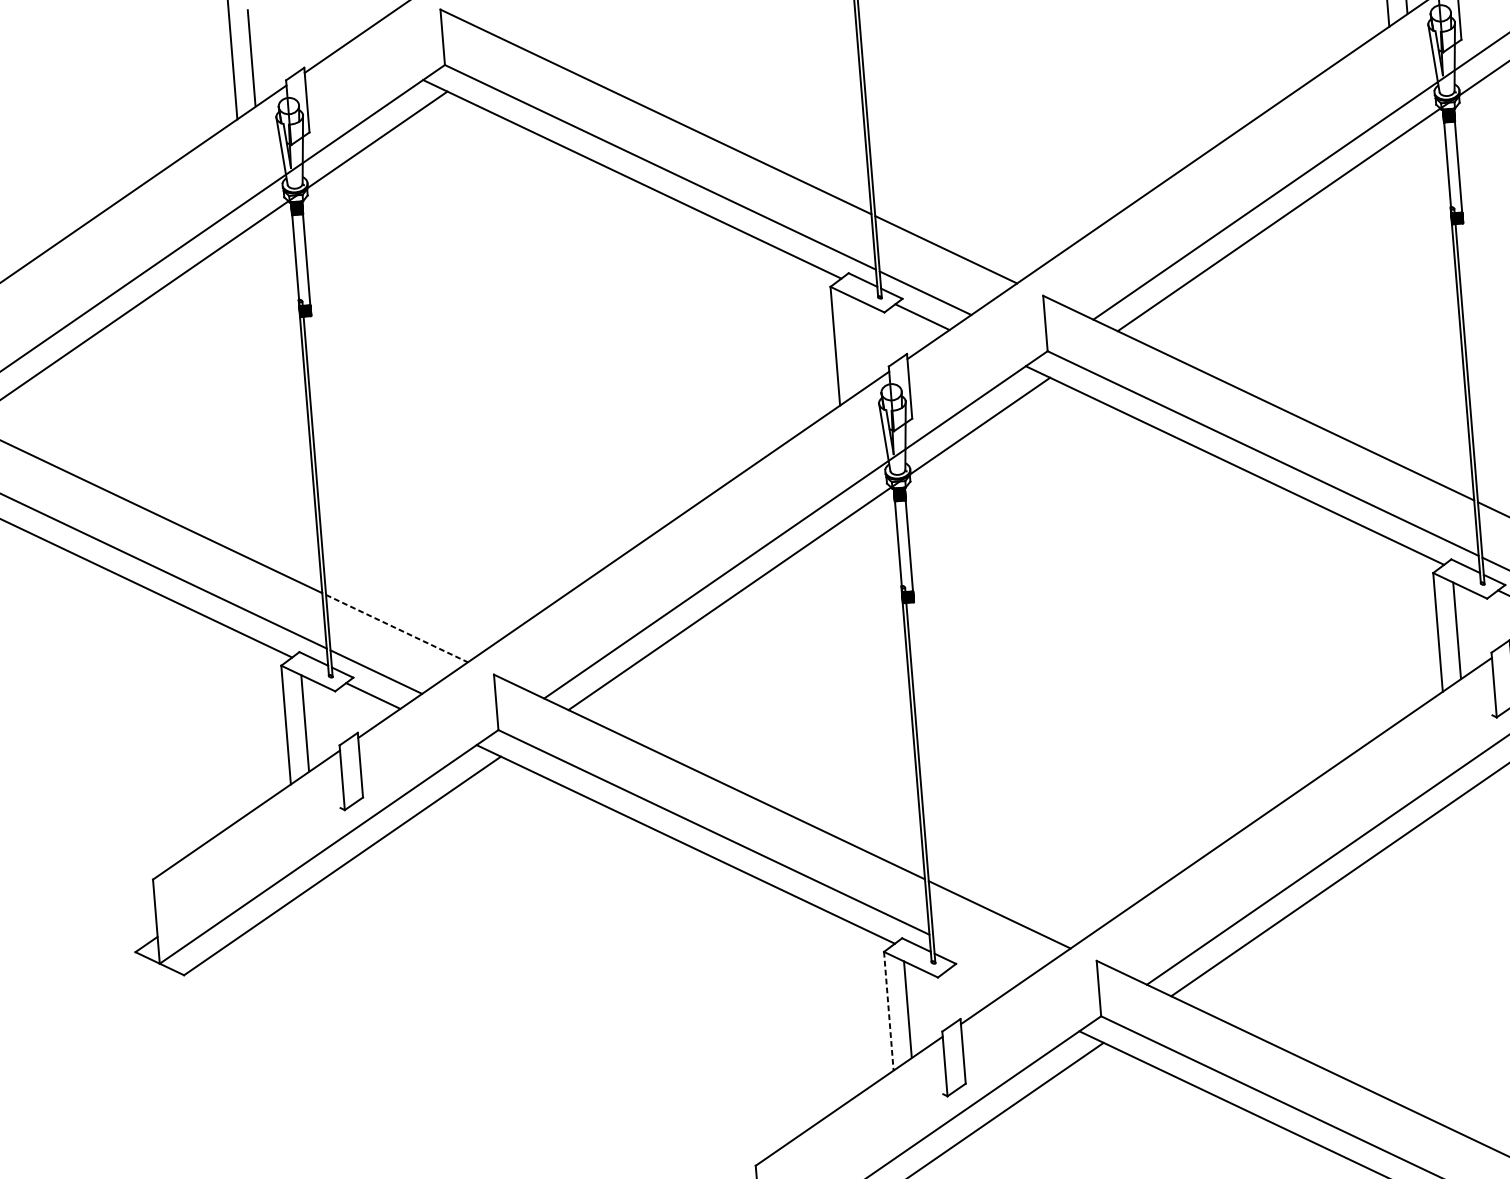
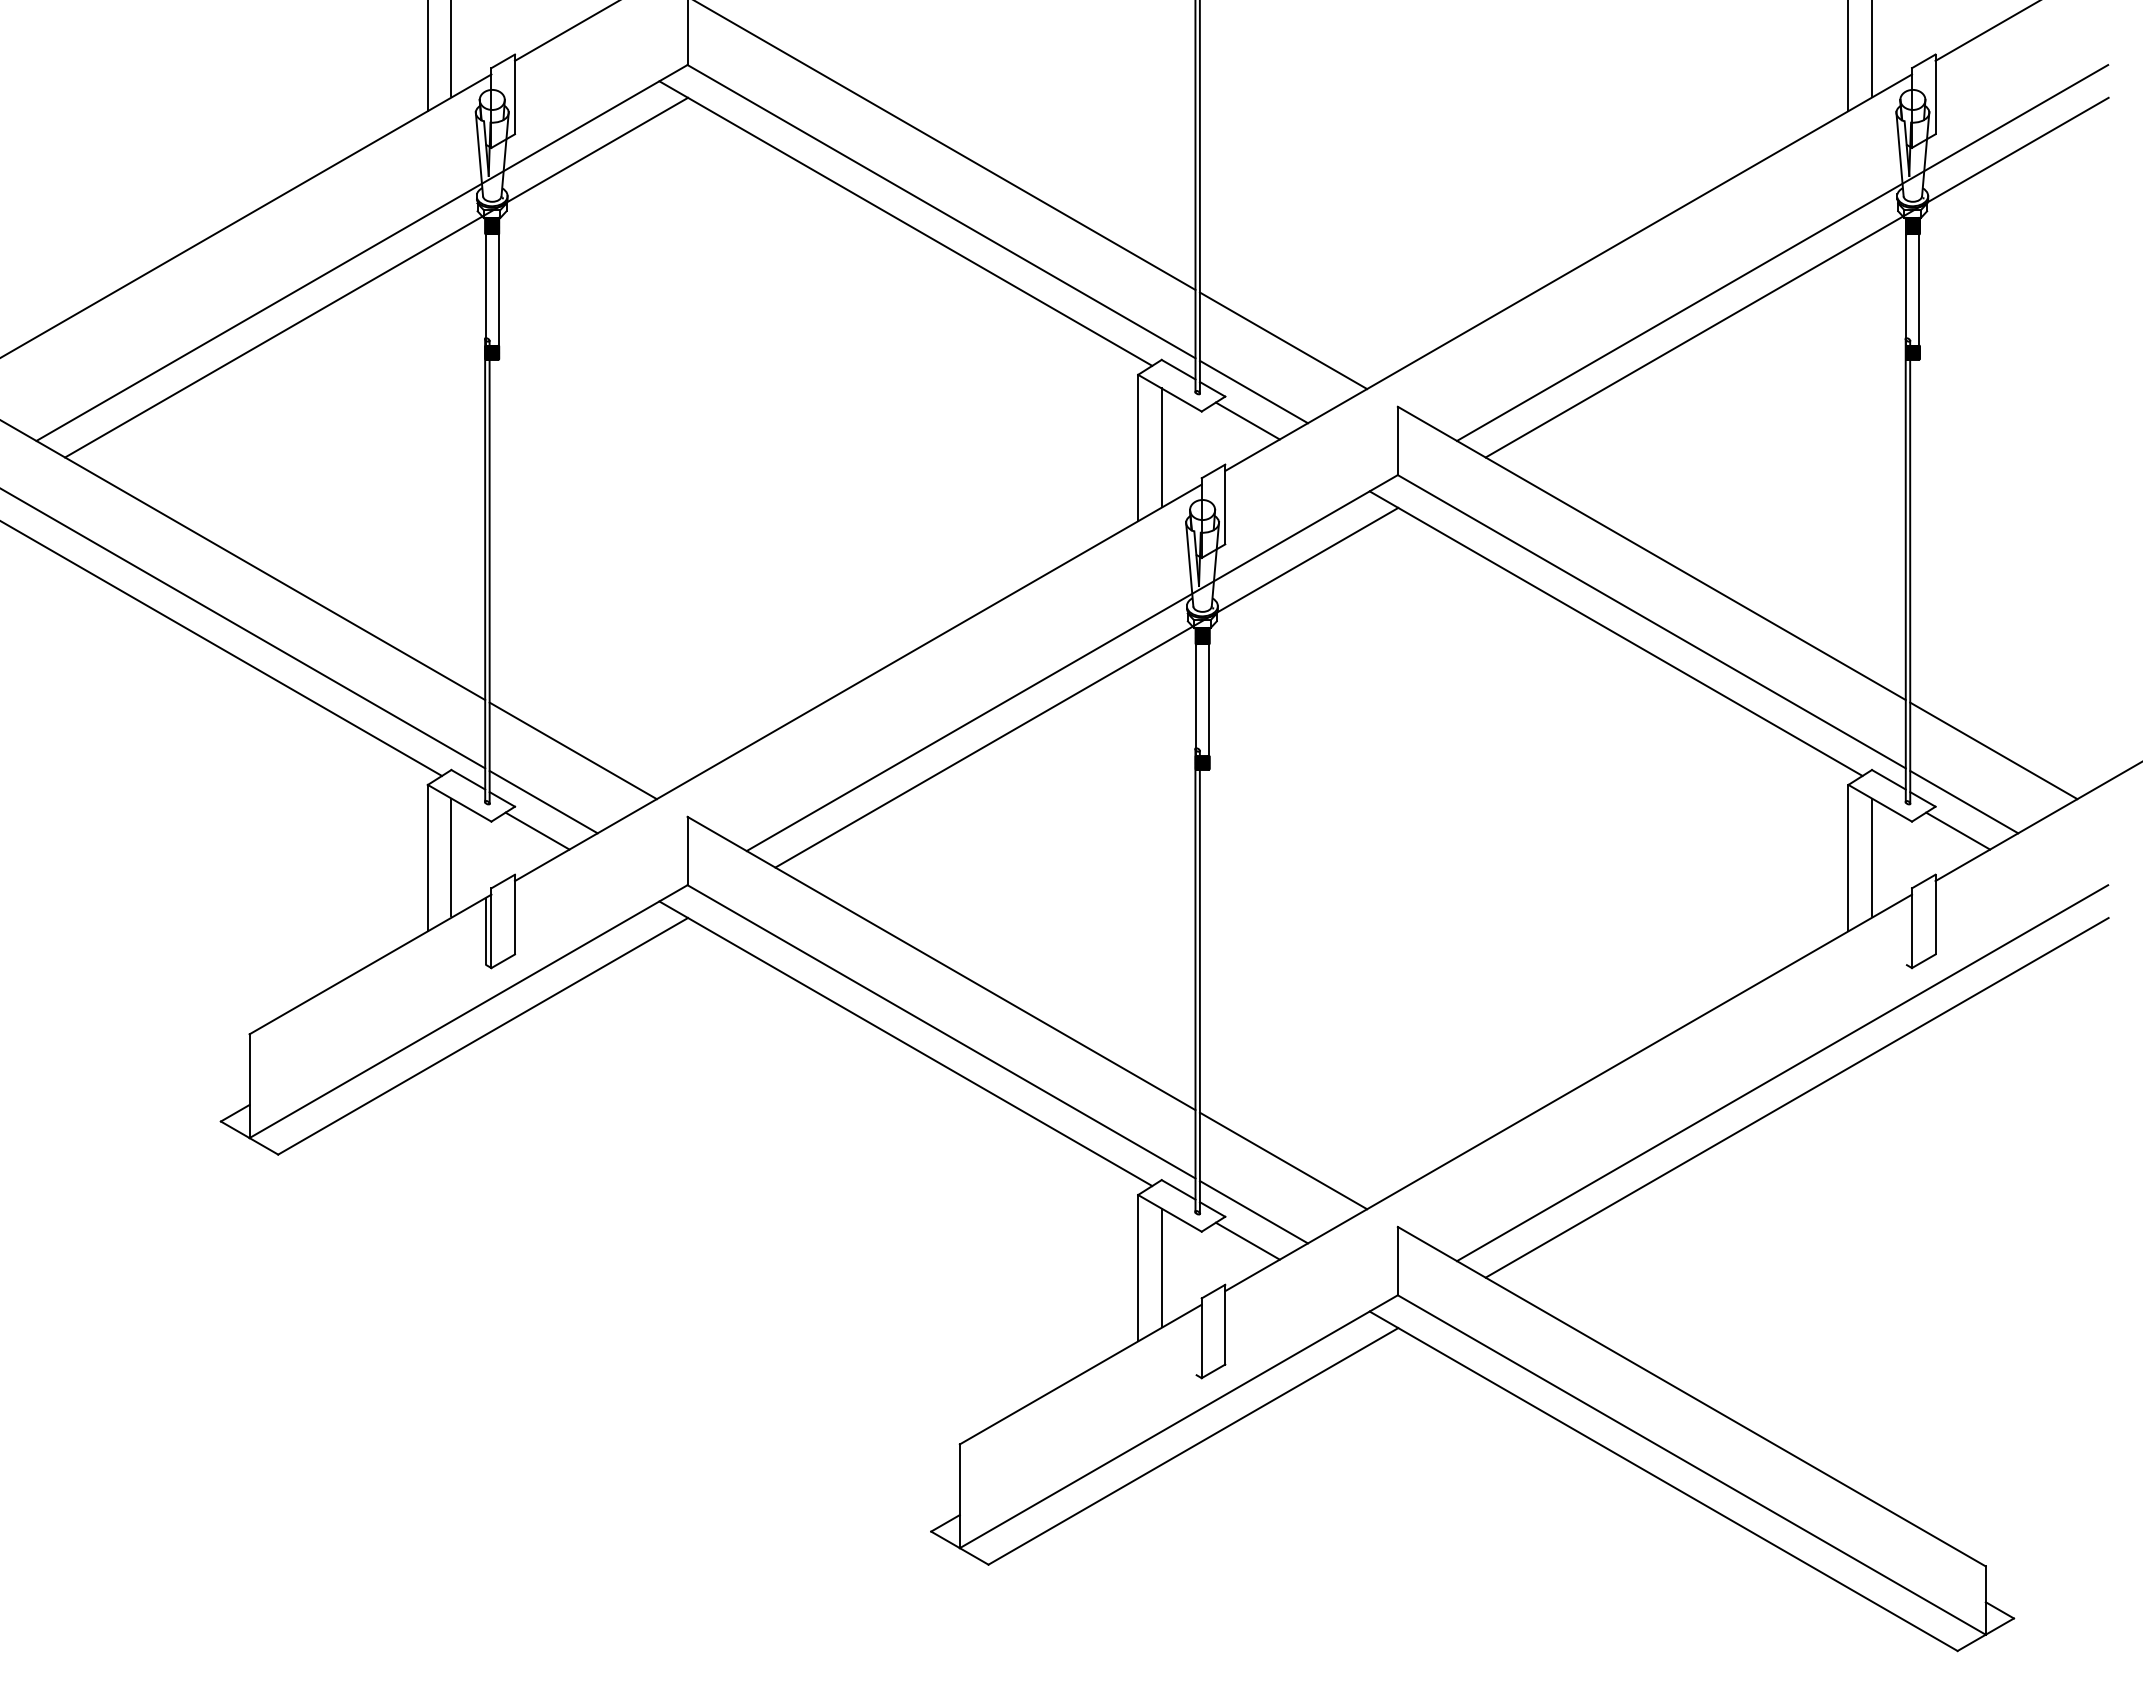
line: (854, 344) -> (1161, 447), added
line: (397, 628) -> (573, 750), dashed -> solid
line: (338, 780) -> (486, 931), added
line: (978, 958) -> (1253, 1212), added
line: (975, 981) -> (1247, 1240), added
line: (889, 1011) -> (1138, 1268), dashed -> solid

